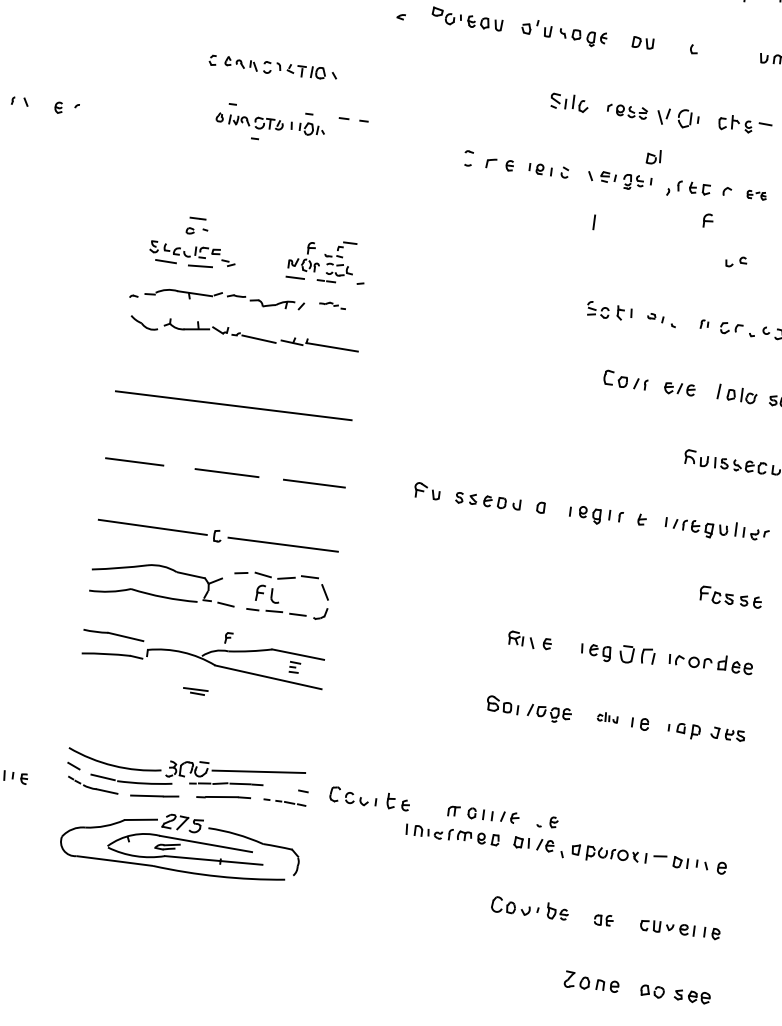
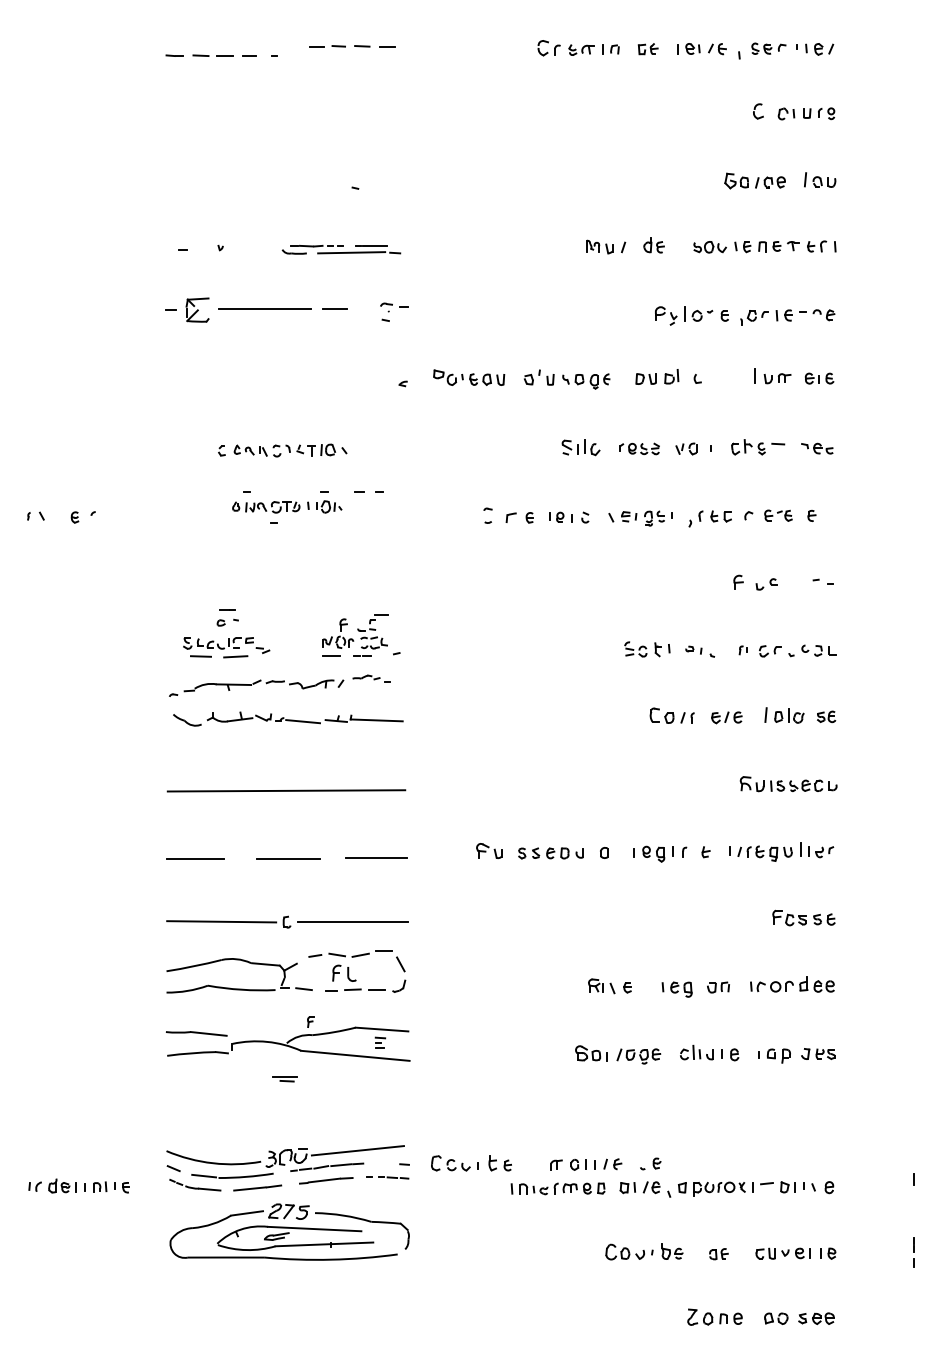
part: (674, 116) -> (686, 448), size x0.62
part: (653, 156) -> (671, 376), moved
part: (756, 195) -> (778, 515), size x1.43
part: (708, 220) -> (738, 581), moved
line: (594, 221) -> (754, 375), moved
part: (332, 305) -> (371, 678), size x1.43
part: (637, 655) -> (718, 987), size x0.62
part: (607, 717) -> (696, 1052), size x1.67

